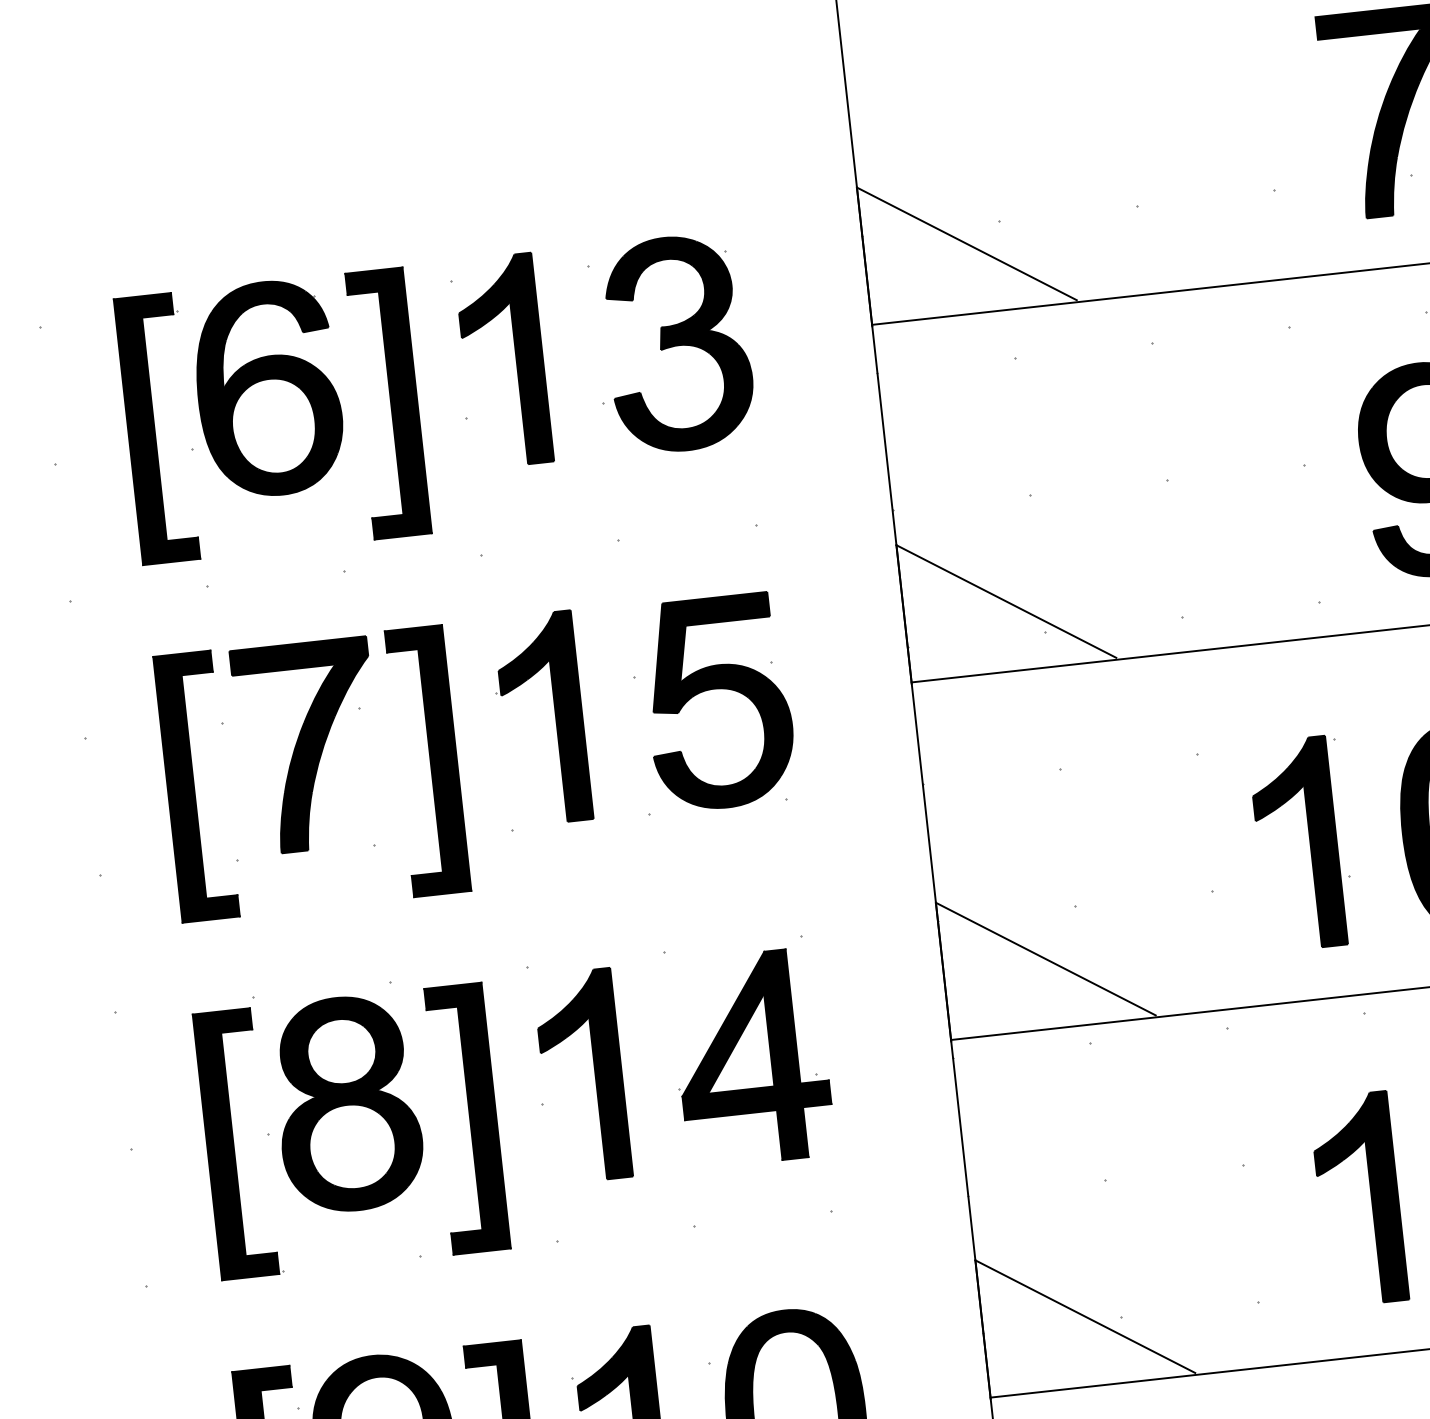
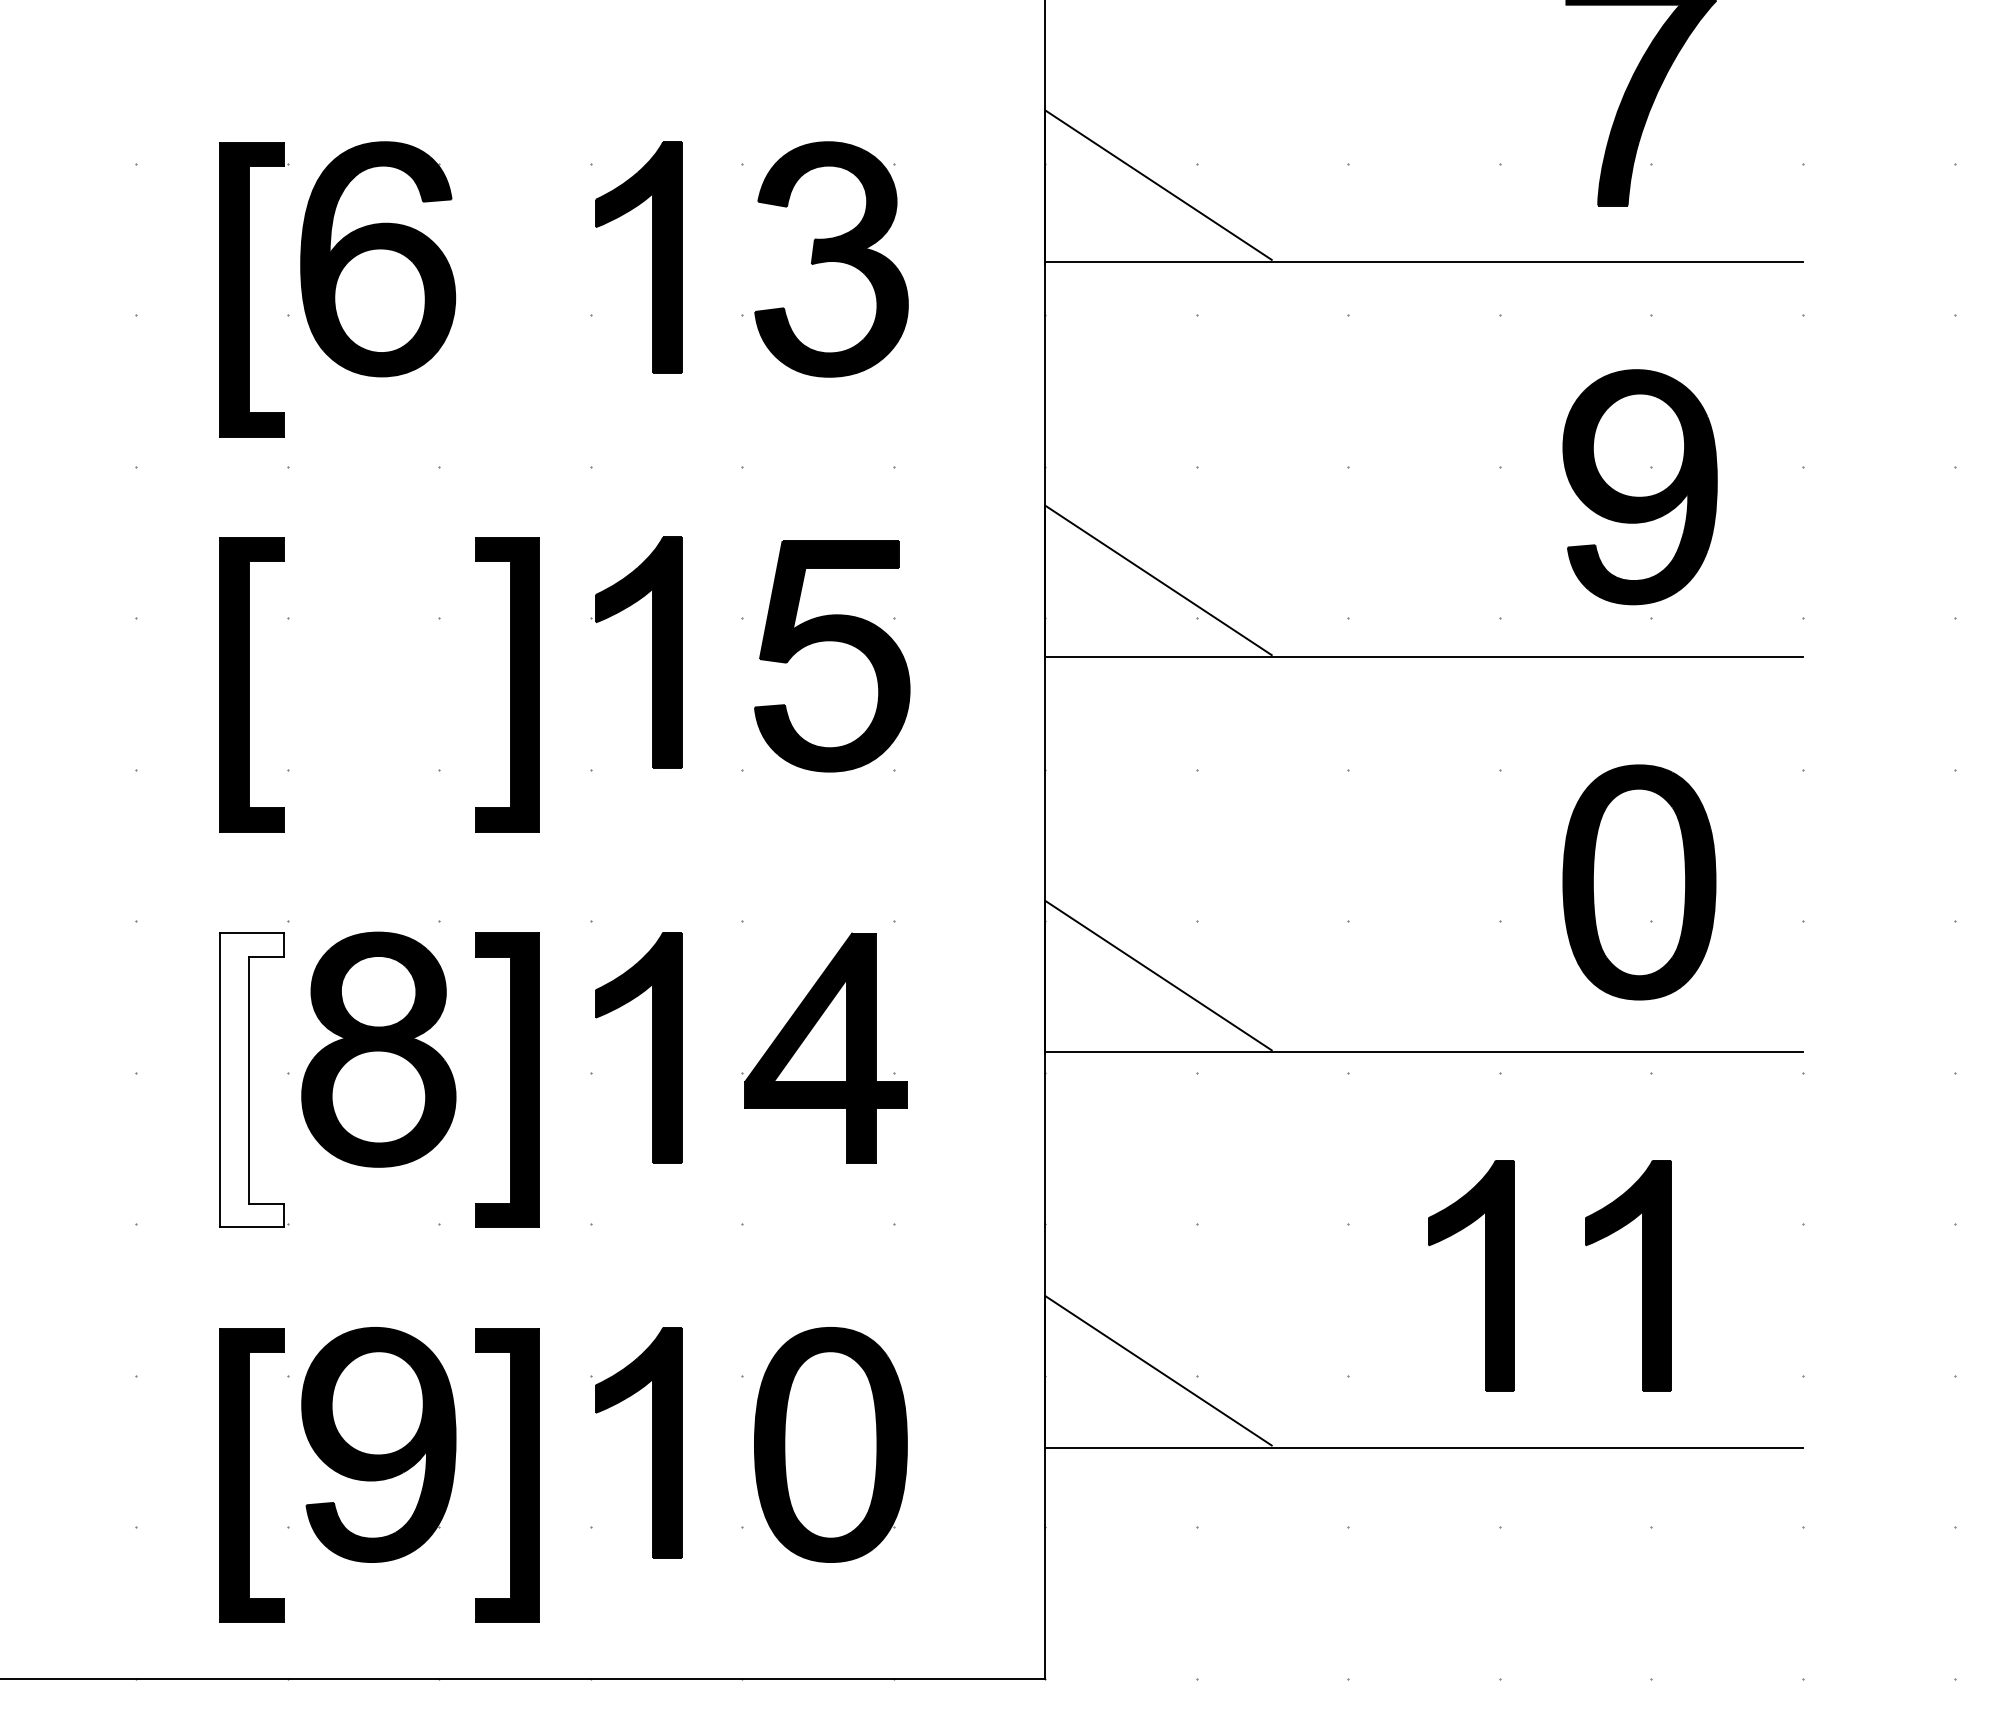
part: (388, 403) -> (507, 289), removed
part: (308, 746) -> (379, 654), removed
part: (1310, 842) -> (1461, 880), removed
fill: (235, 1144) -> (251, 1080), removed

